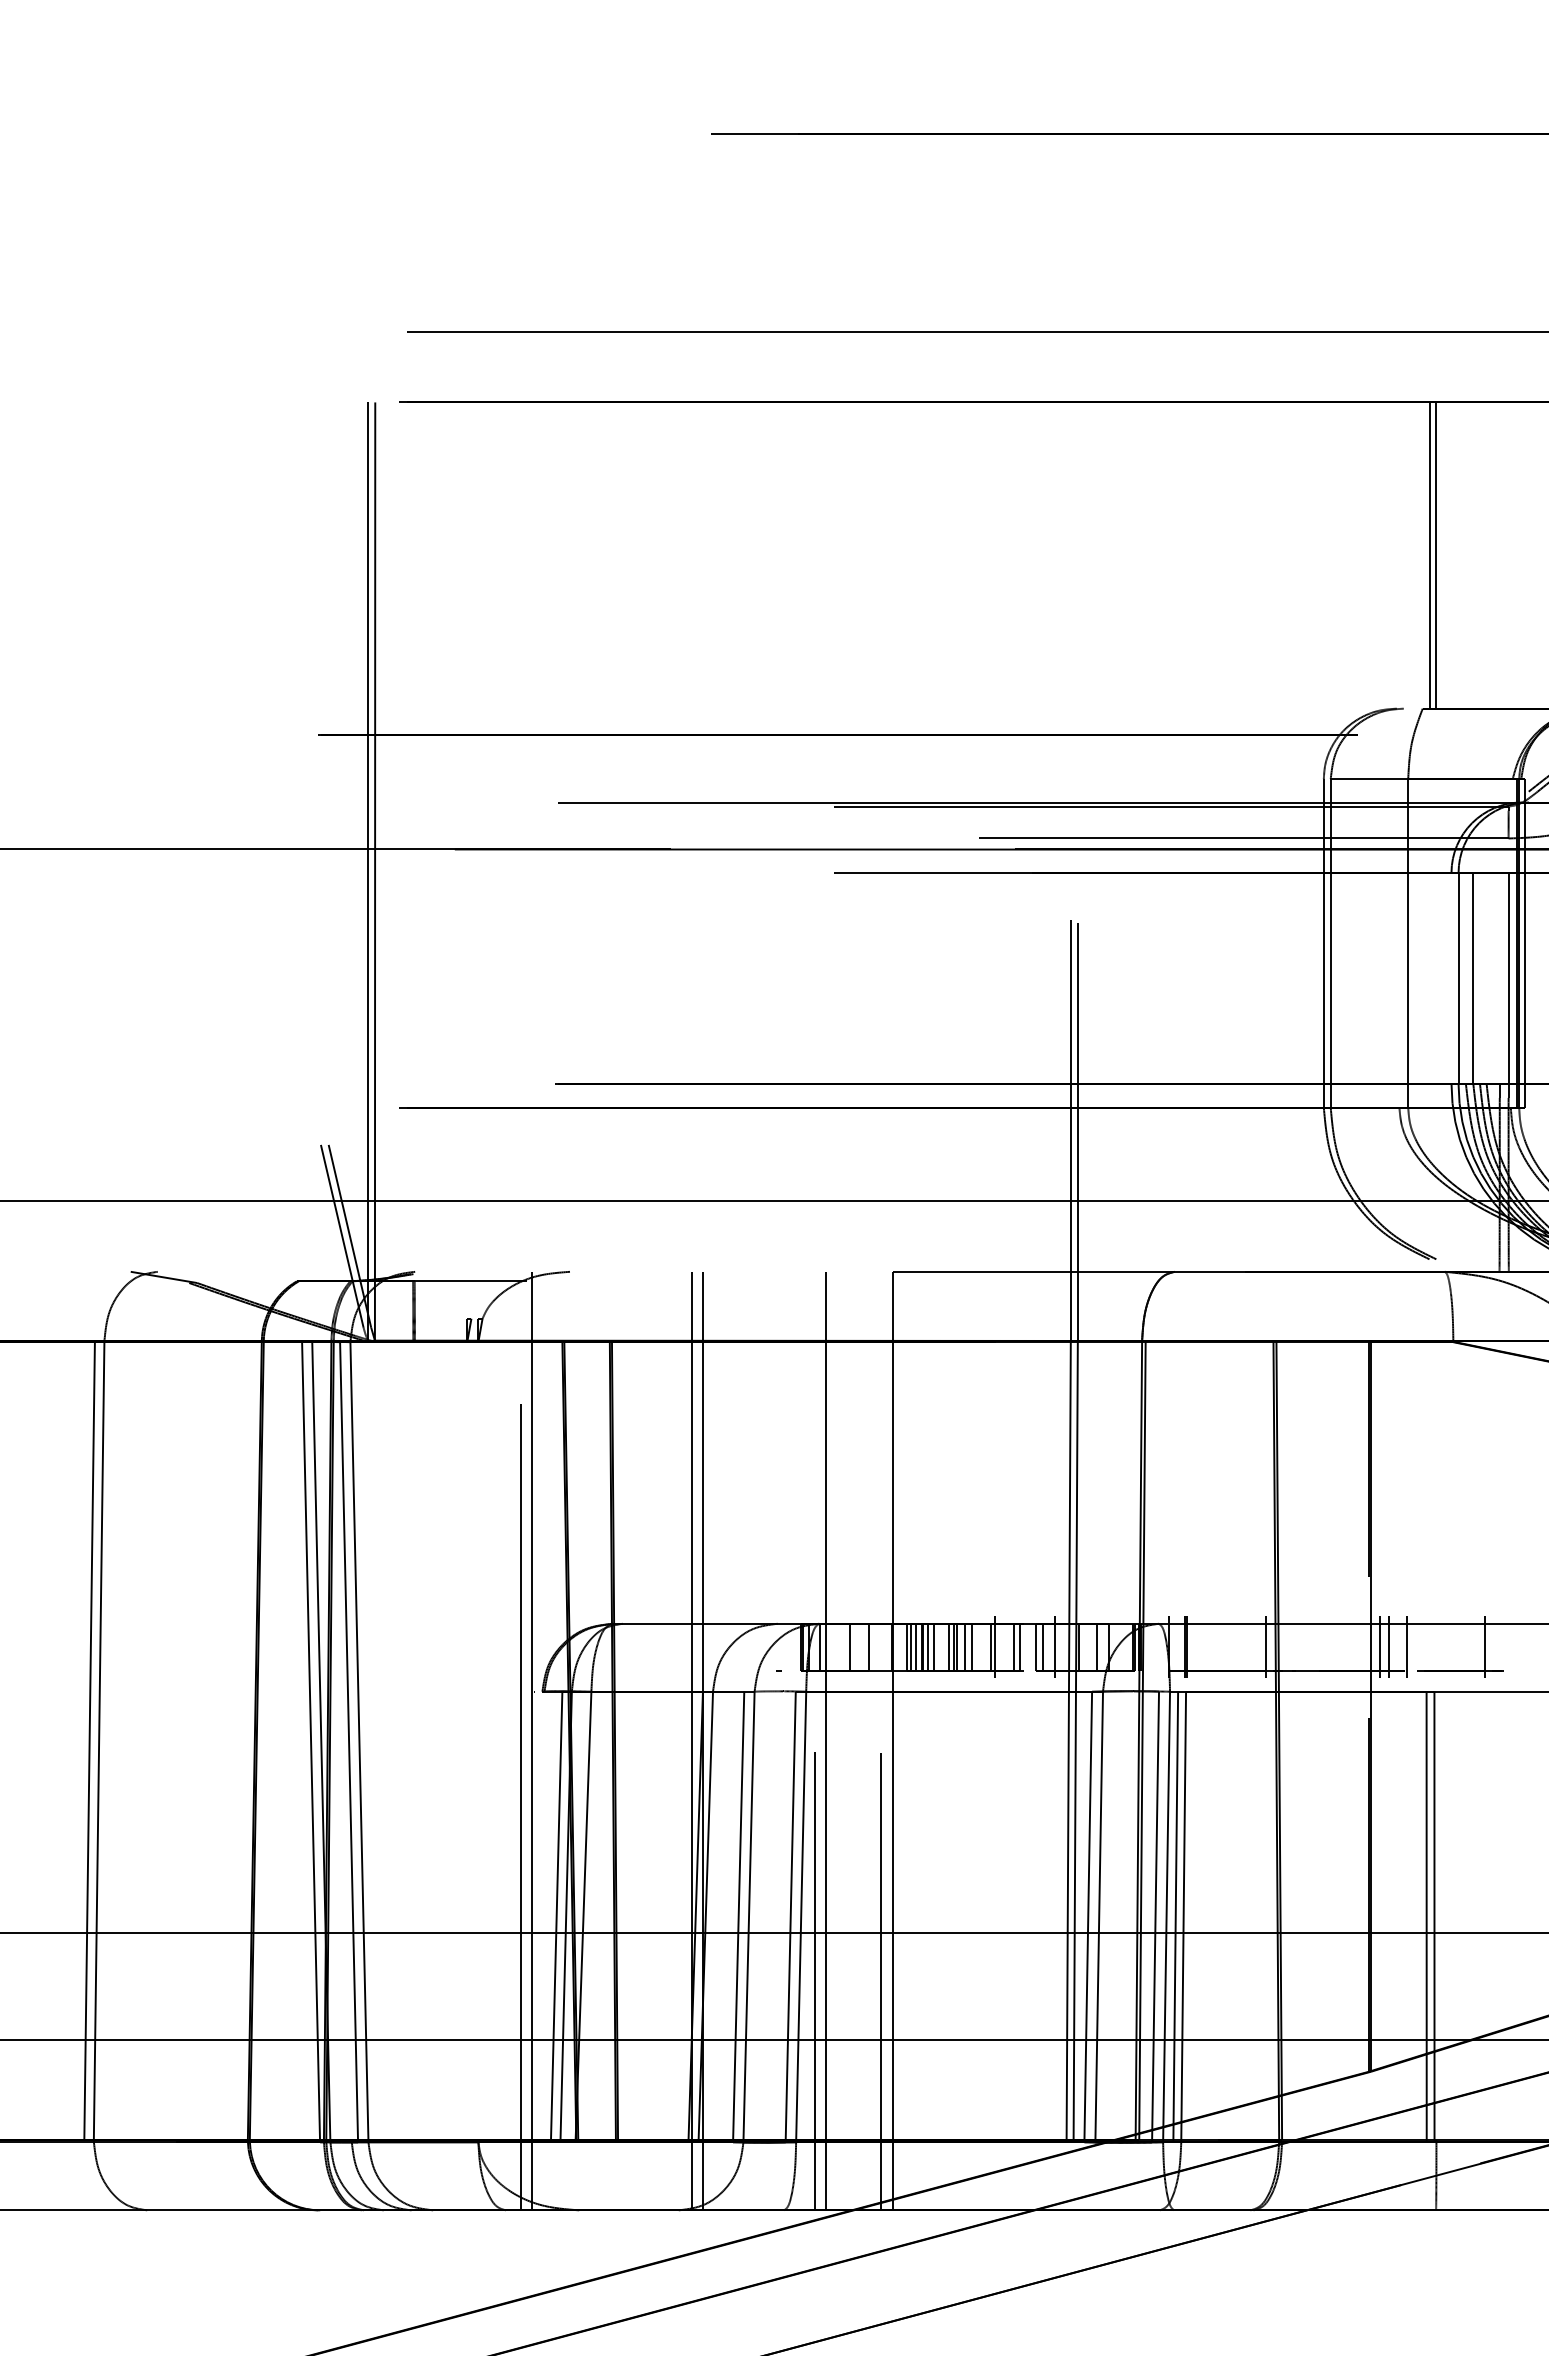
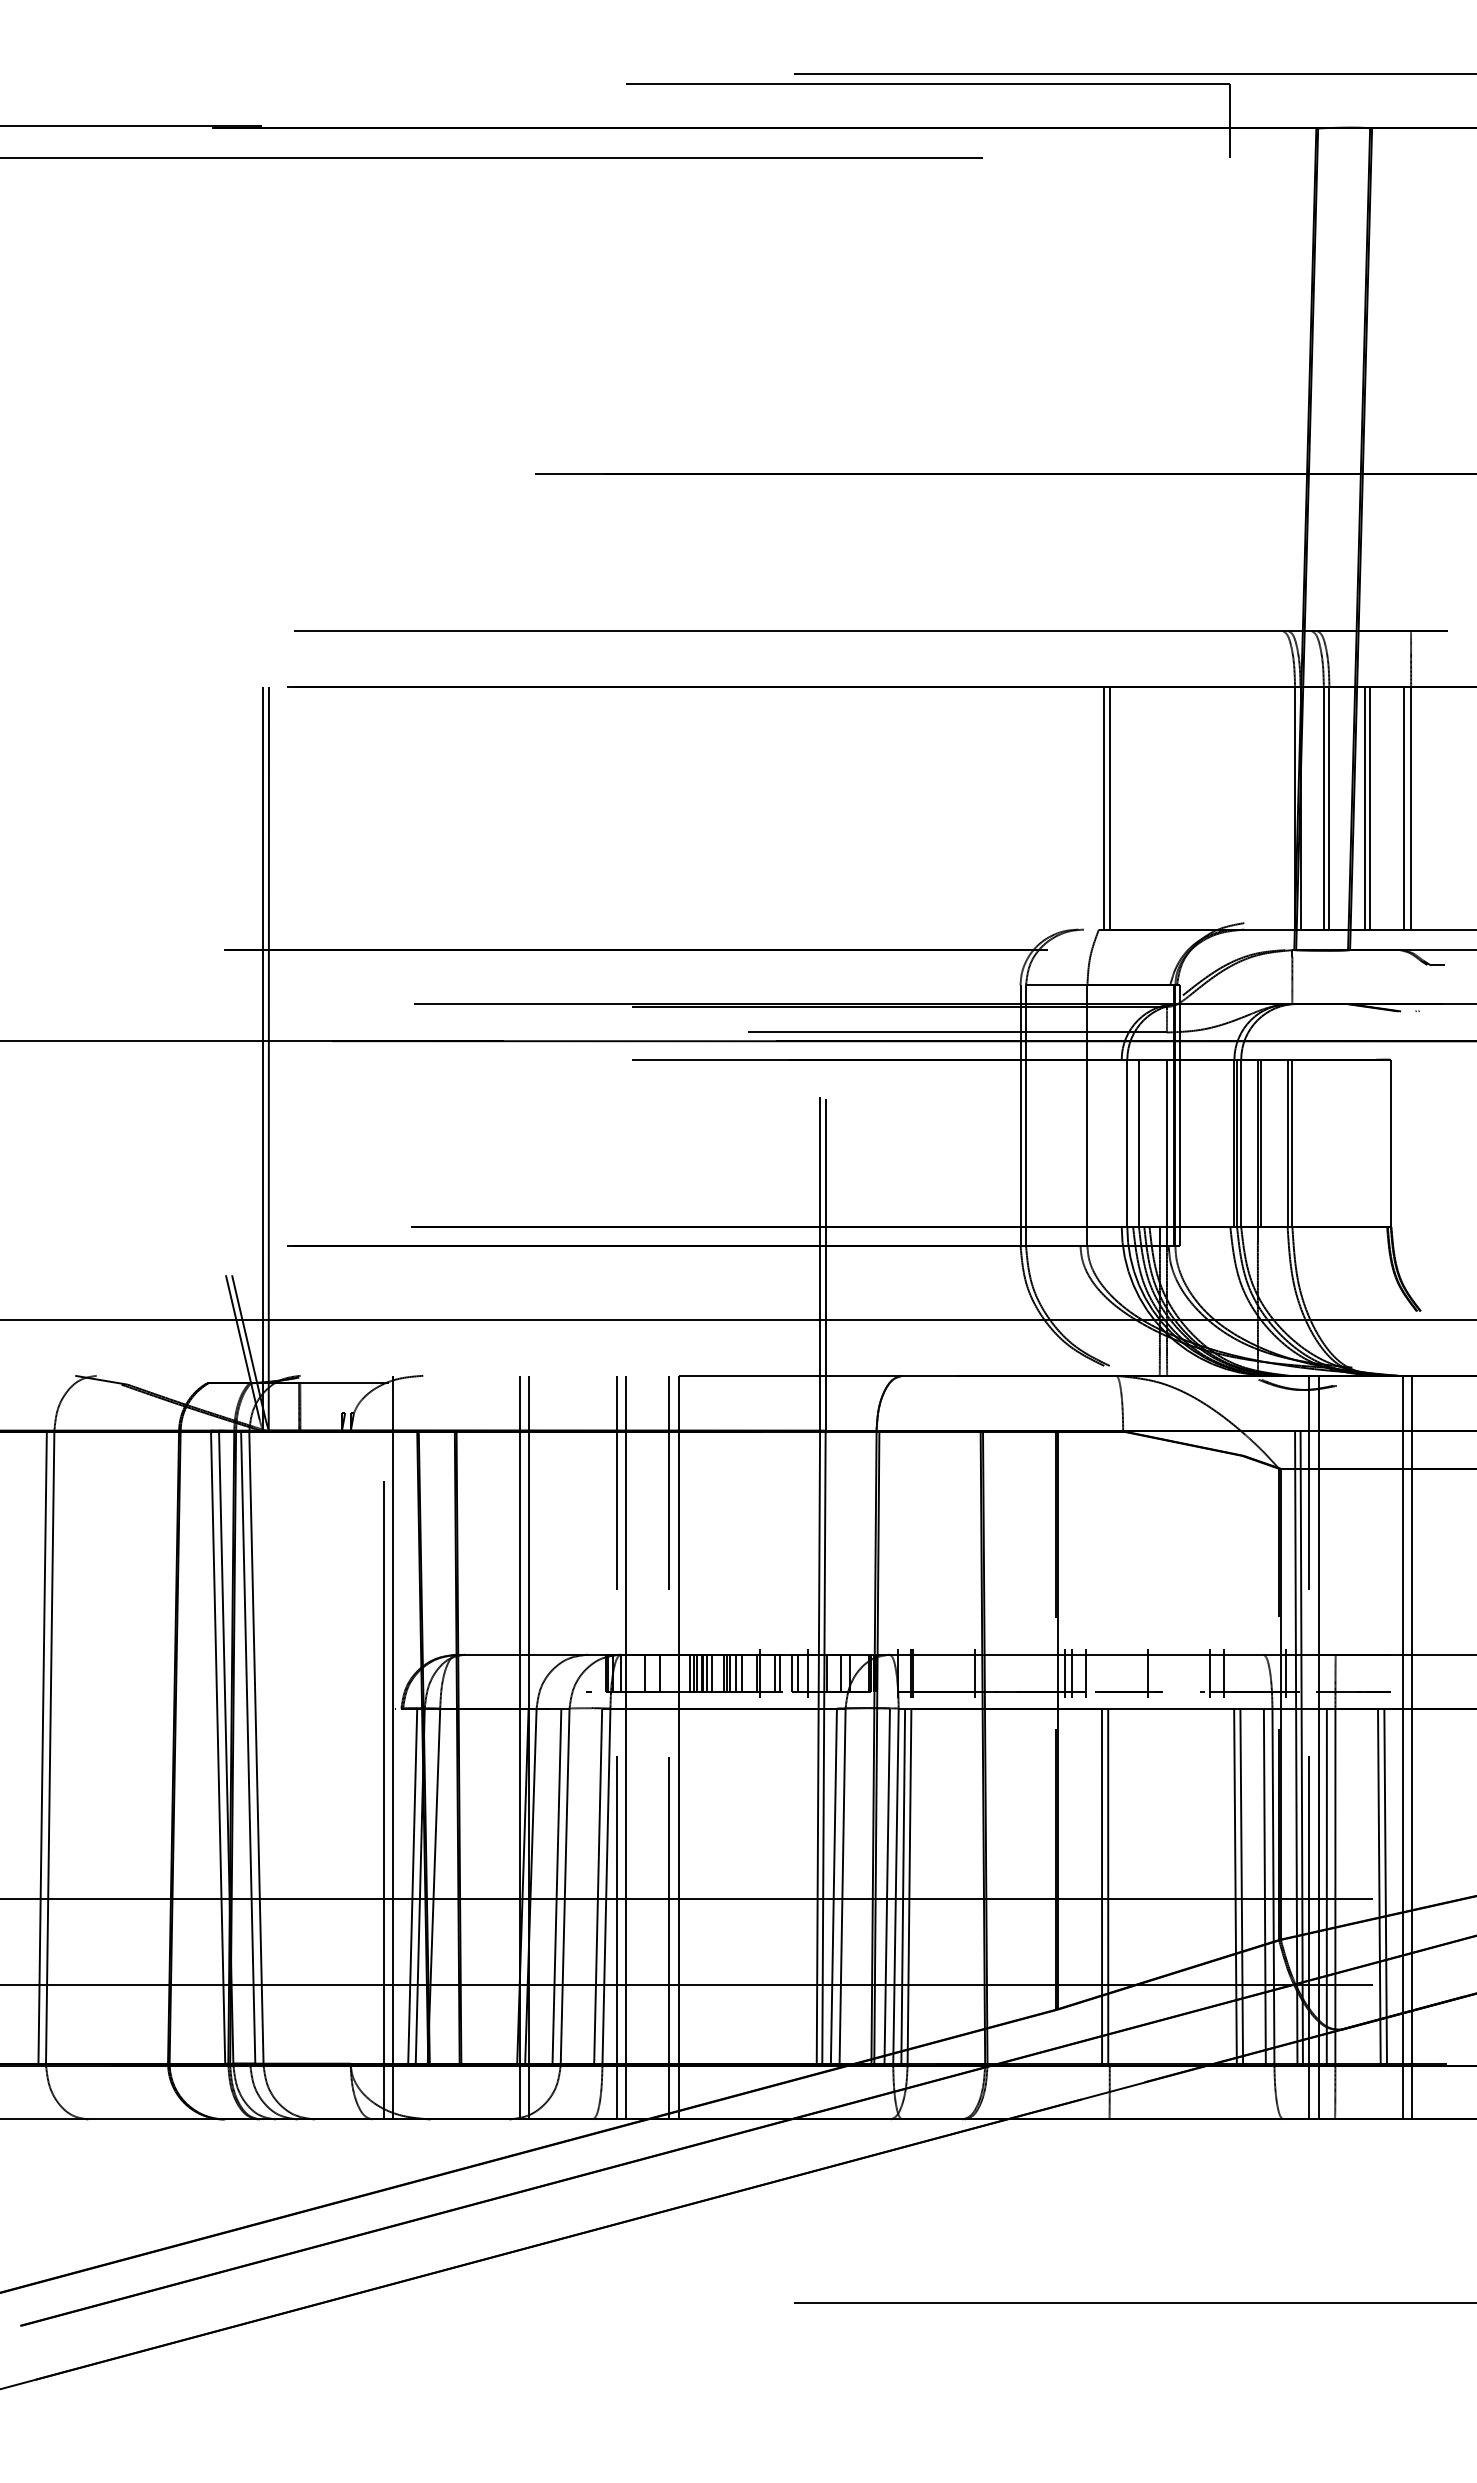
line: (815, 1406) -> (617, 1482), added
line: (880, 1406) -> (669, 1482), added

